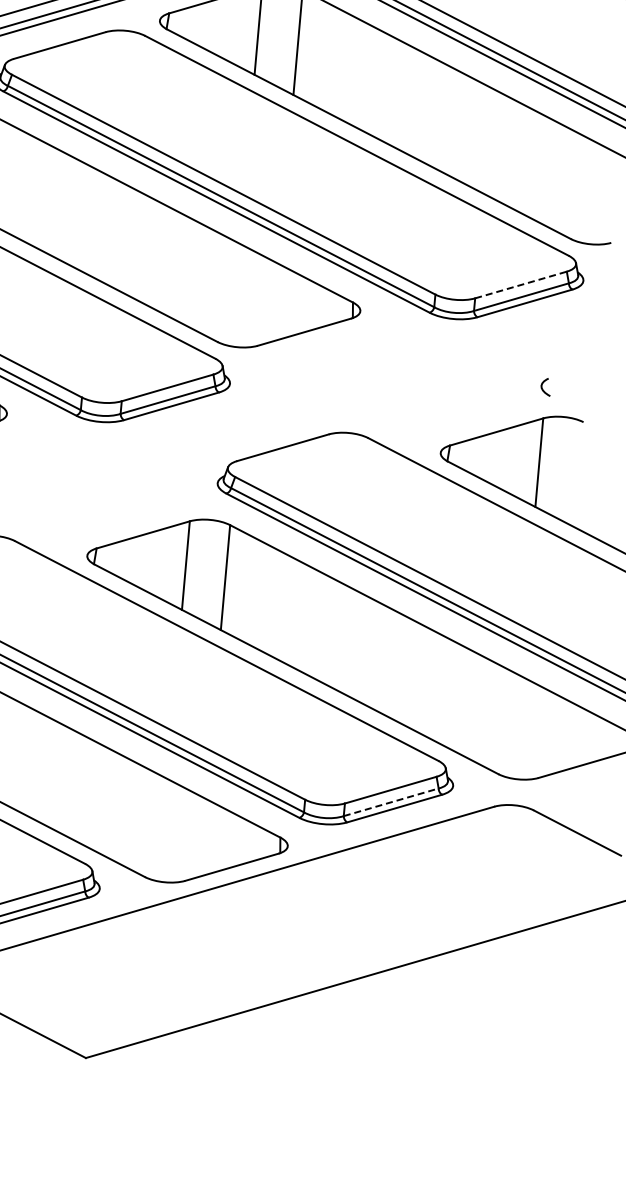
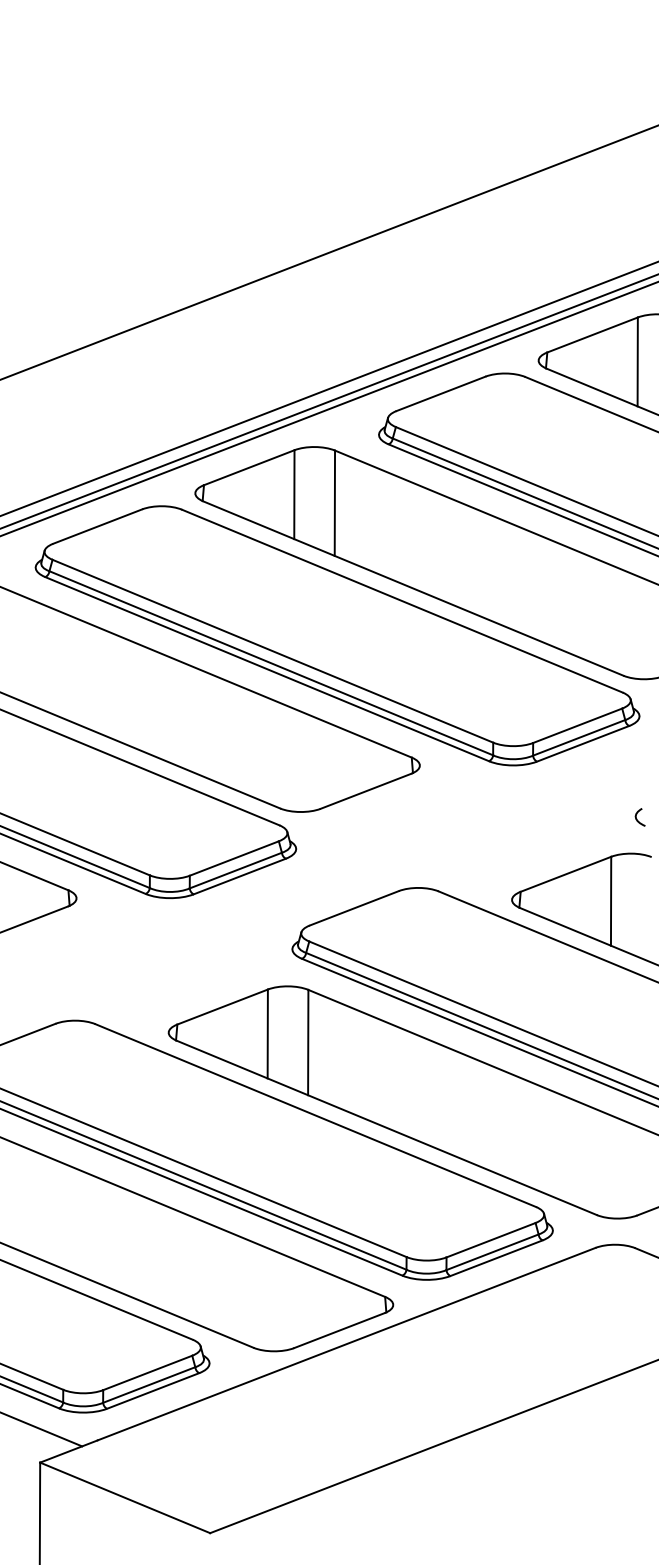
line: (520, 284) -> (577, 725), dashed -> solid
curve: (543, 387) -> (637, 818), moved
line: (392, 802) -> (493, 1252), dashed -> solid

